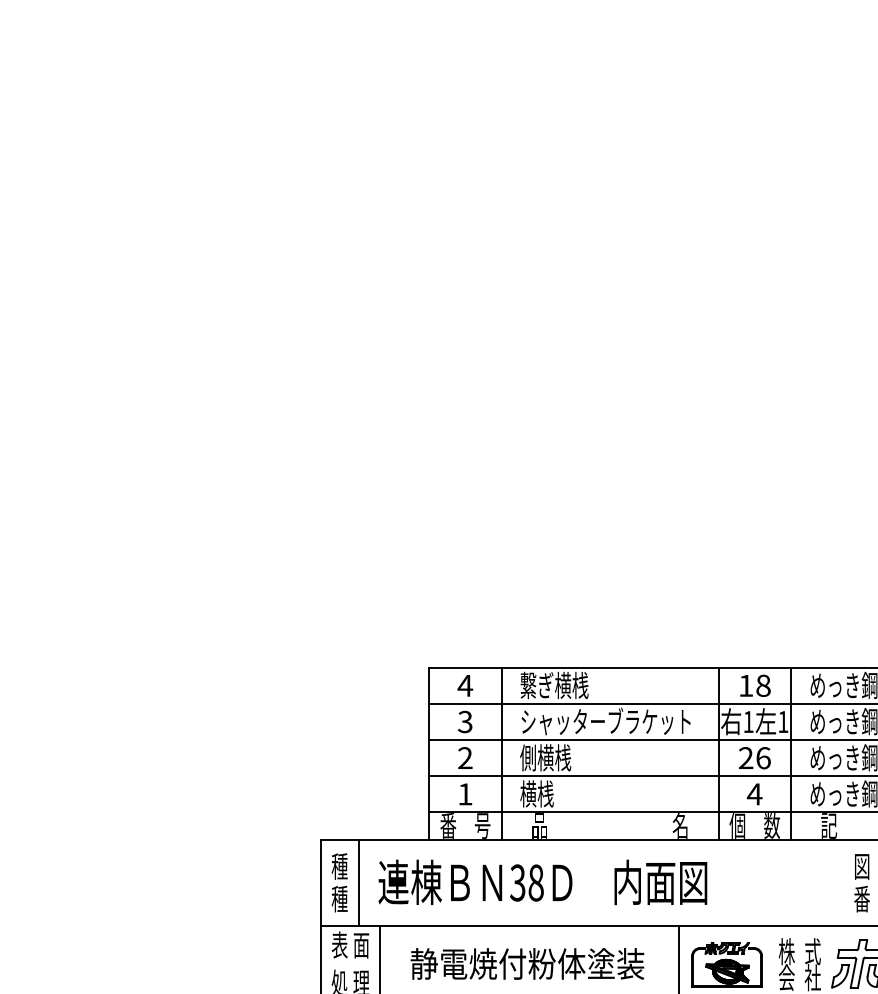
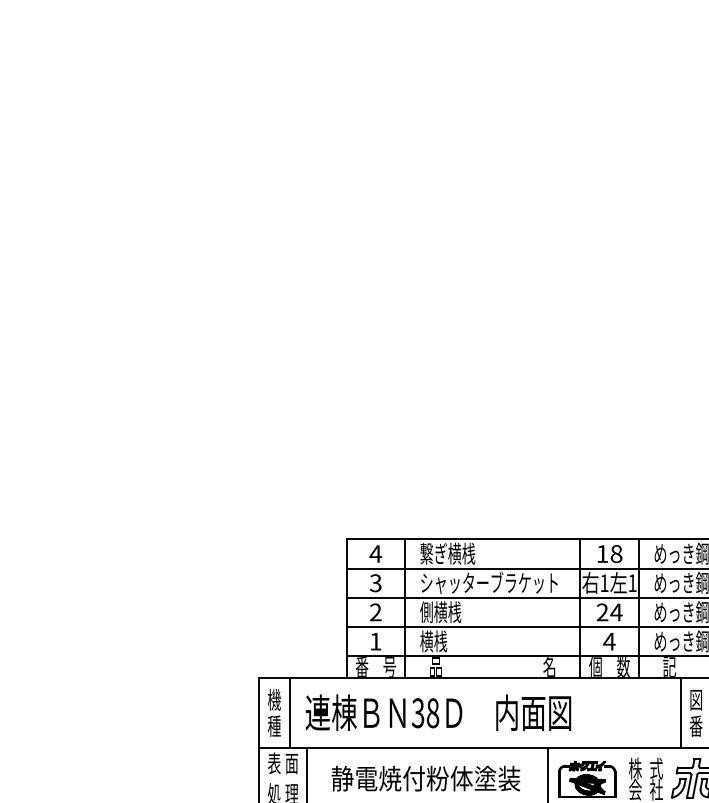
text: (763, 758) -> (616, 612), 26 -> 24
text: (339, 865) -> (274, 699), 種 -> 機
line: (842, 883) -> (680, 713), added

